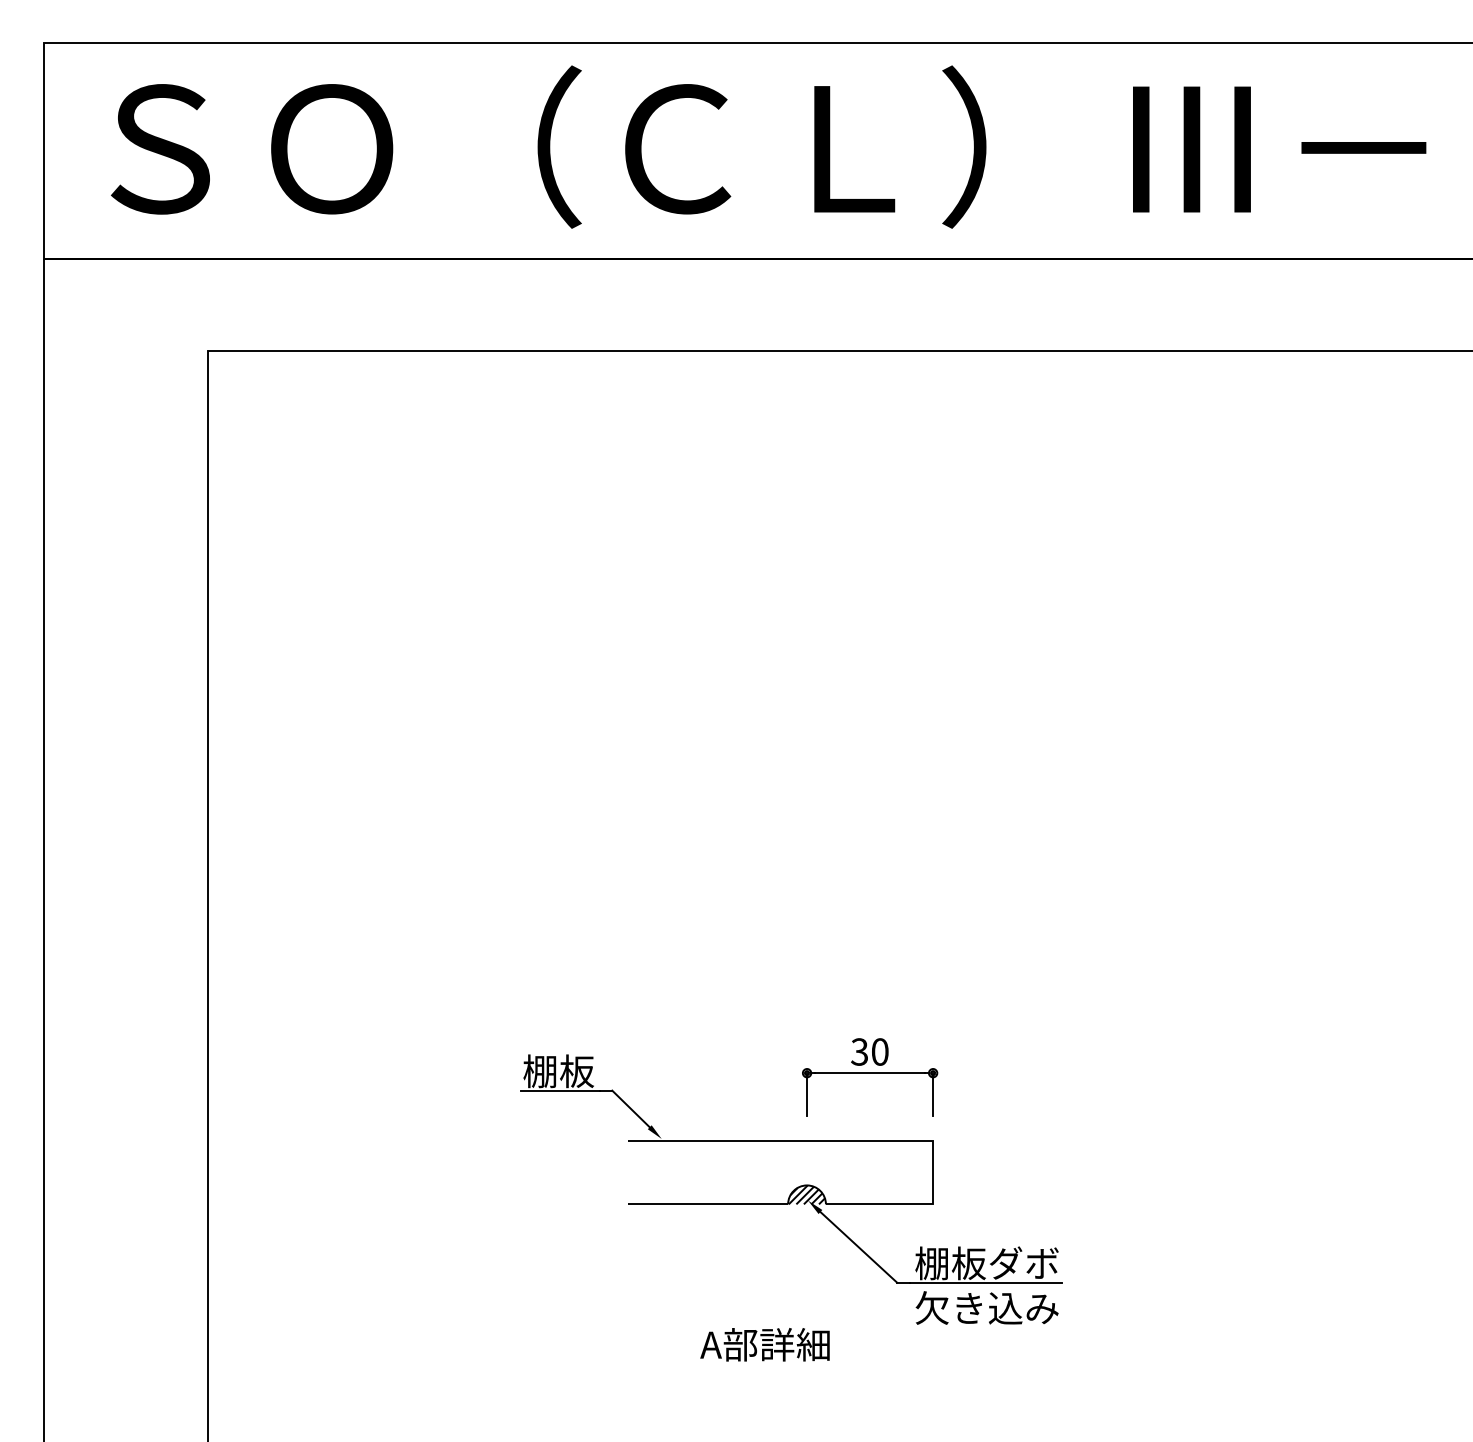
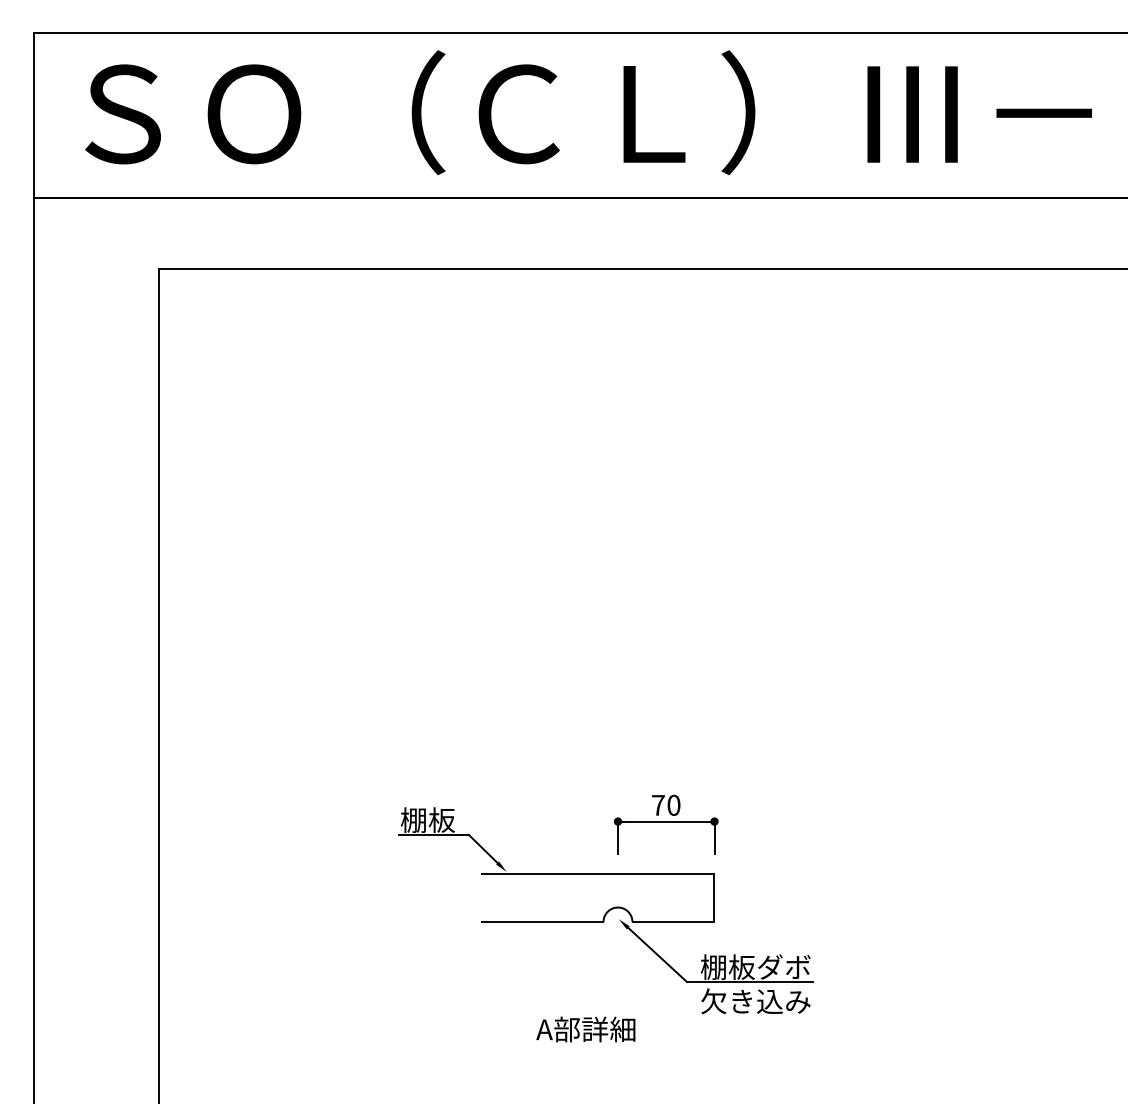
text: (859, 1051) -> (658, 804), 30 -> 70
hatch: (806, 1194) -> (617, 914), removed

